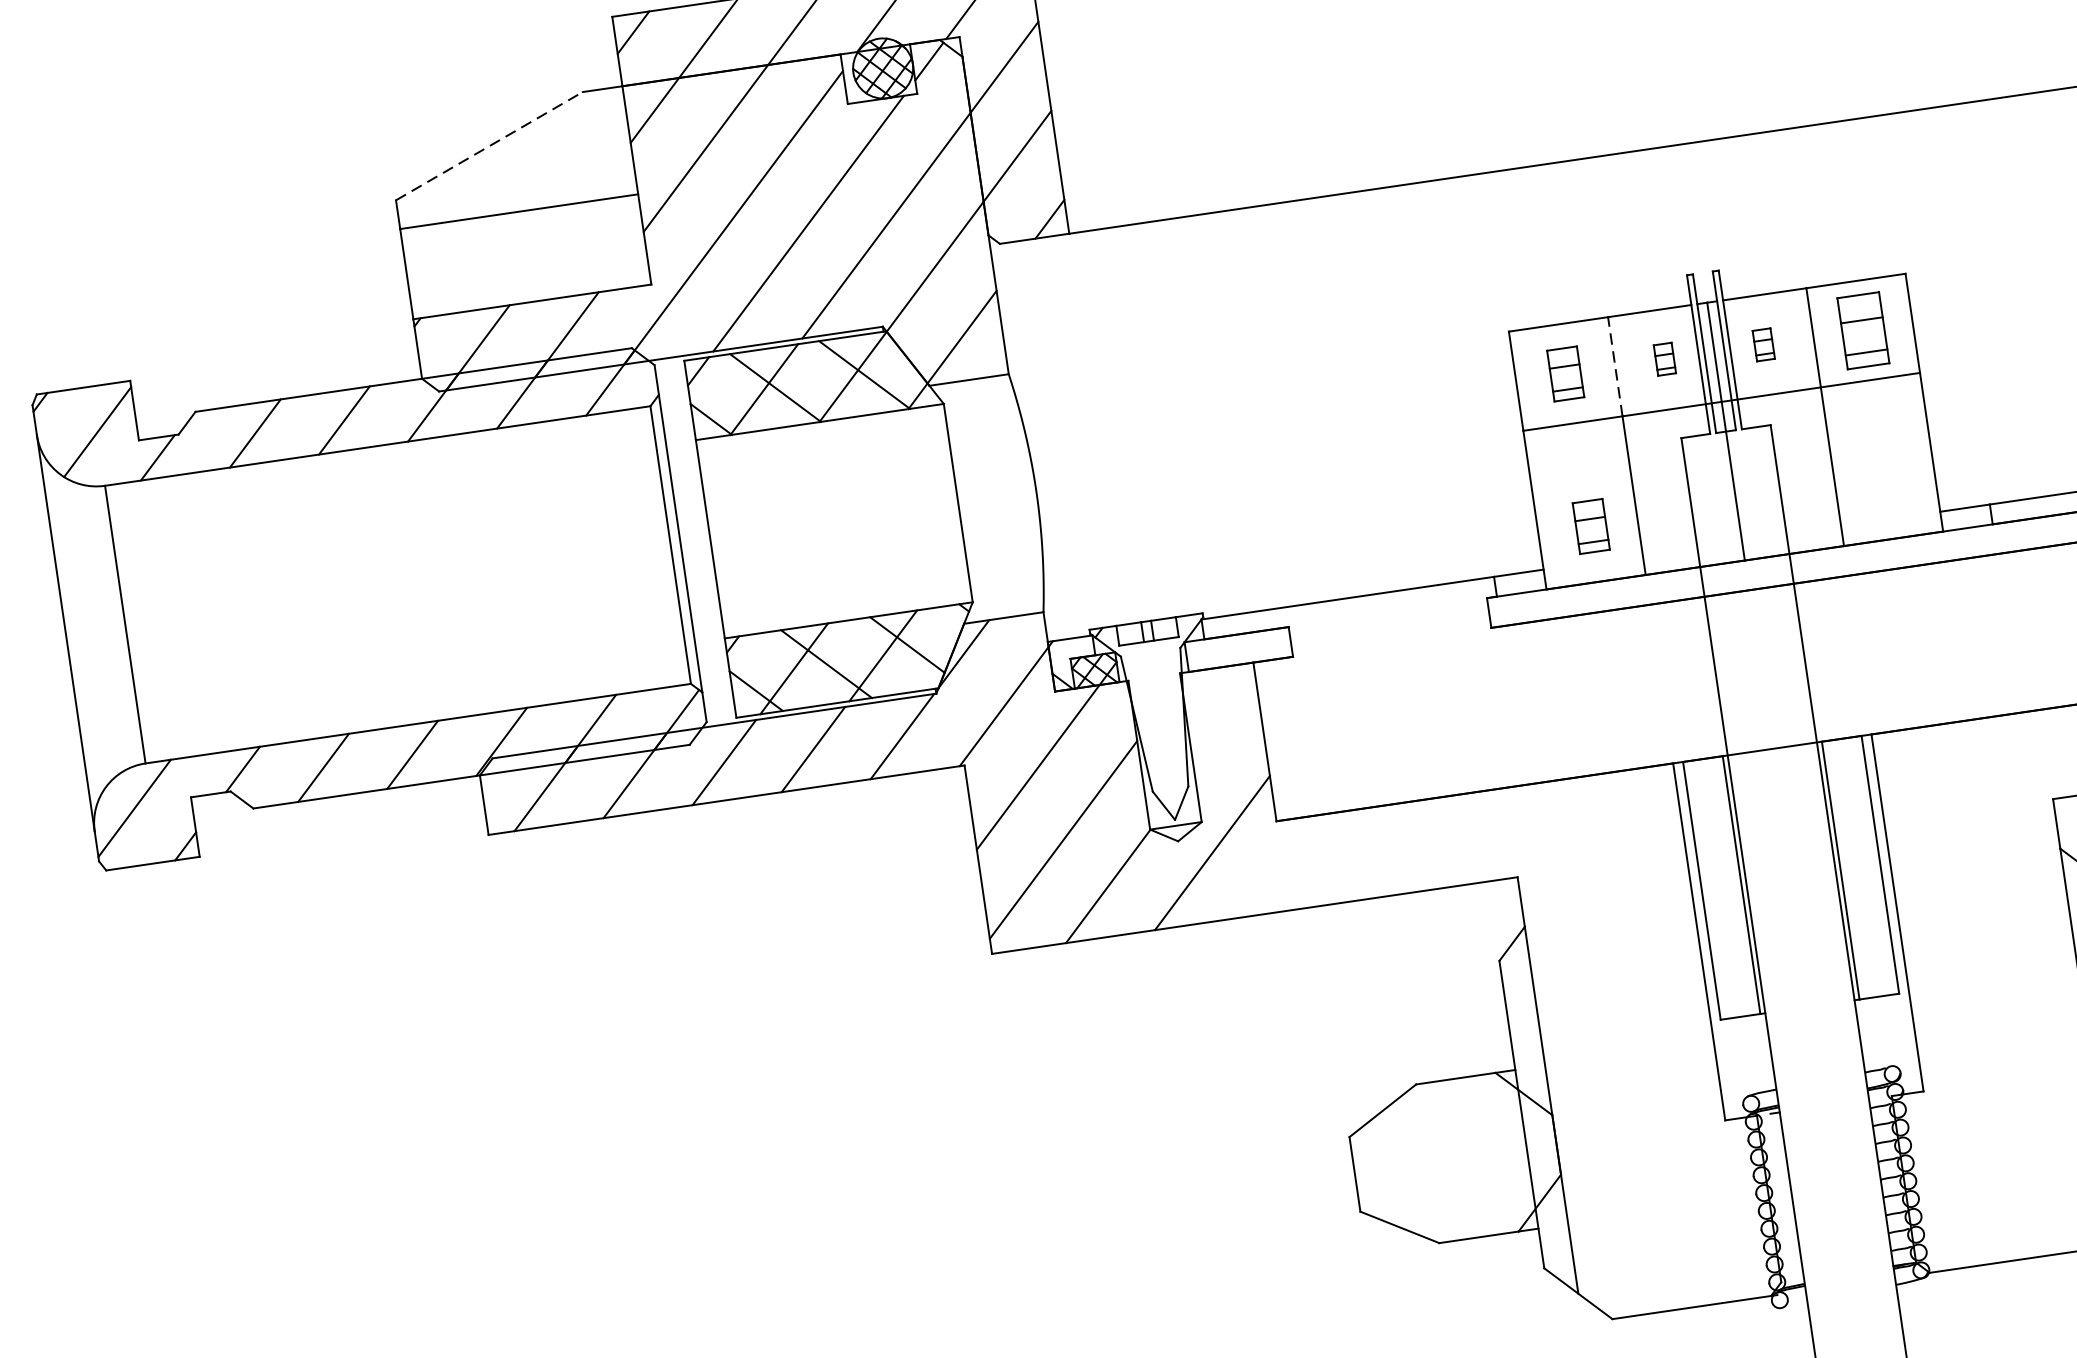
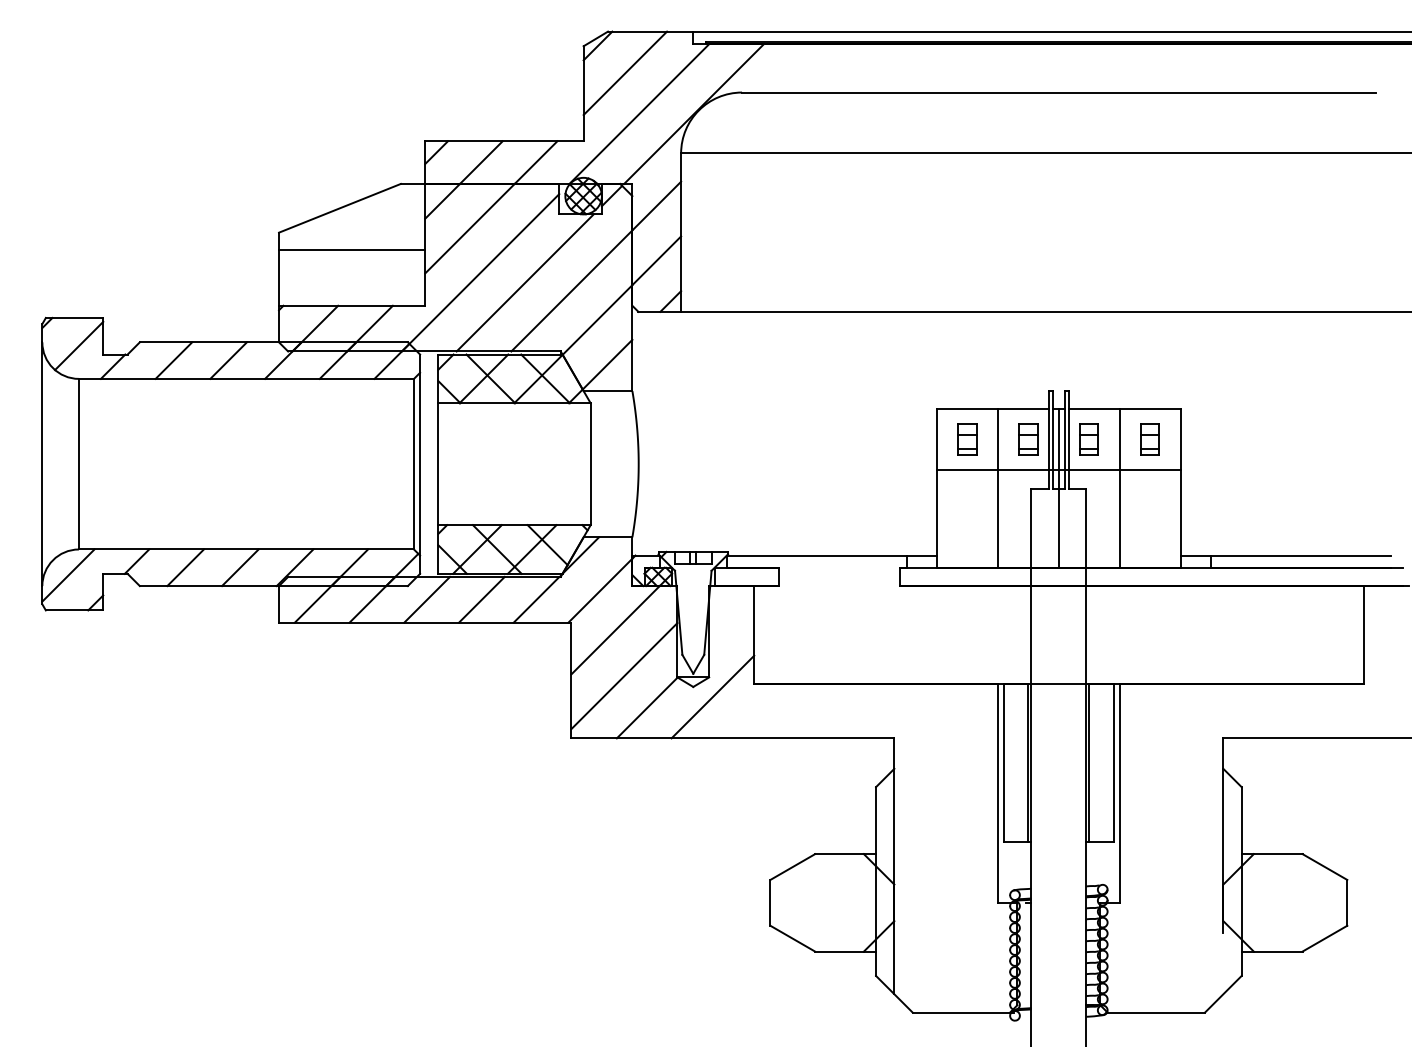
line: (488, 146) -> (339, 208), dashed -> solid
part: (1861, 330) -> (1149, 439), size x0.71
part: (1762, 344) -> (1088, 439), size x1.67
part: (1664, 358) -> (1028, 439), size x1.67
line: (1614, 366) -> (997, 439), dashed -> solid
part: (1591, 525) -> (969, 533), removed

